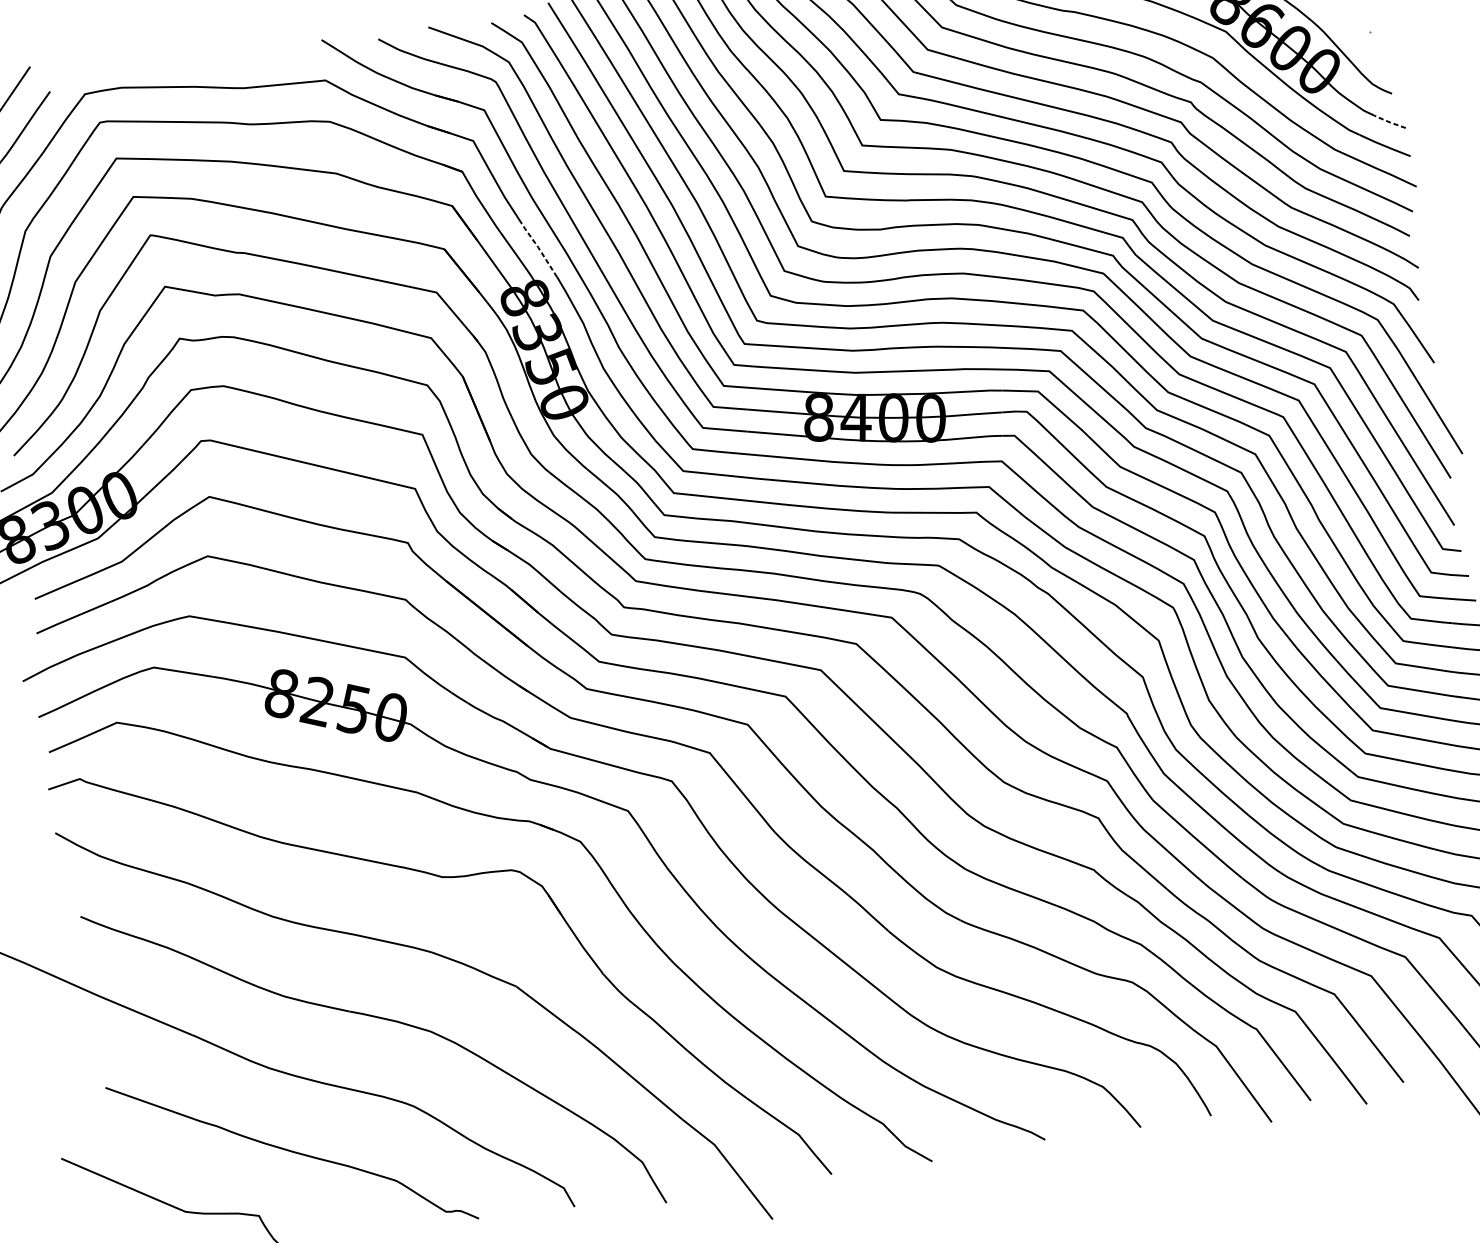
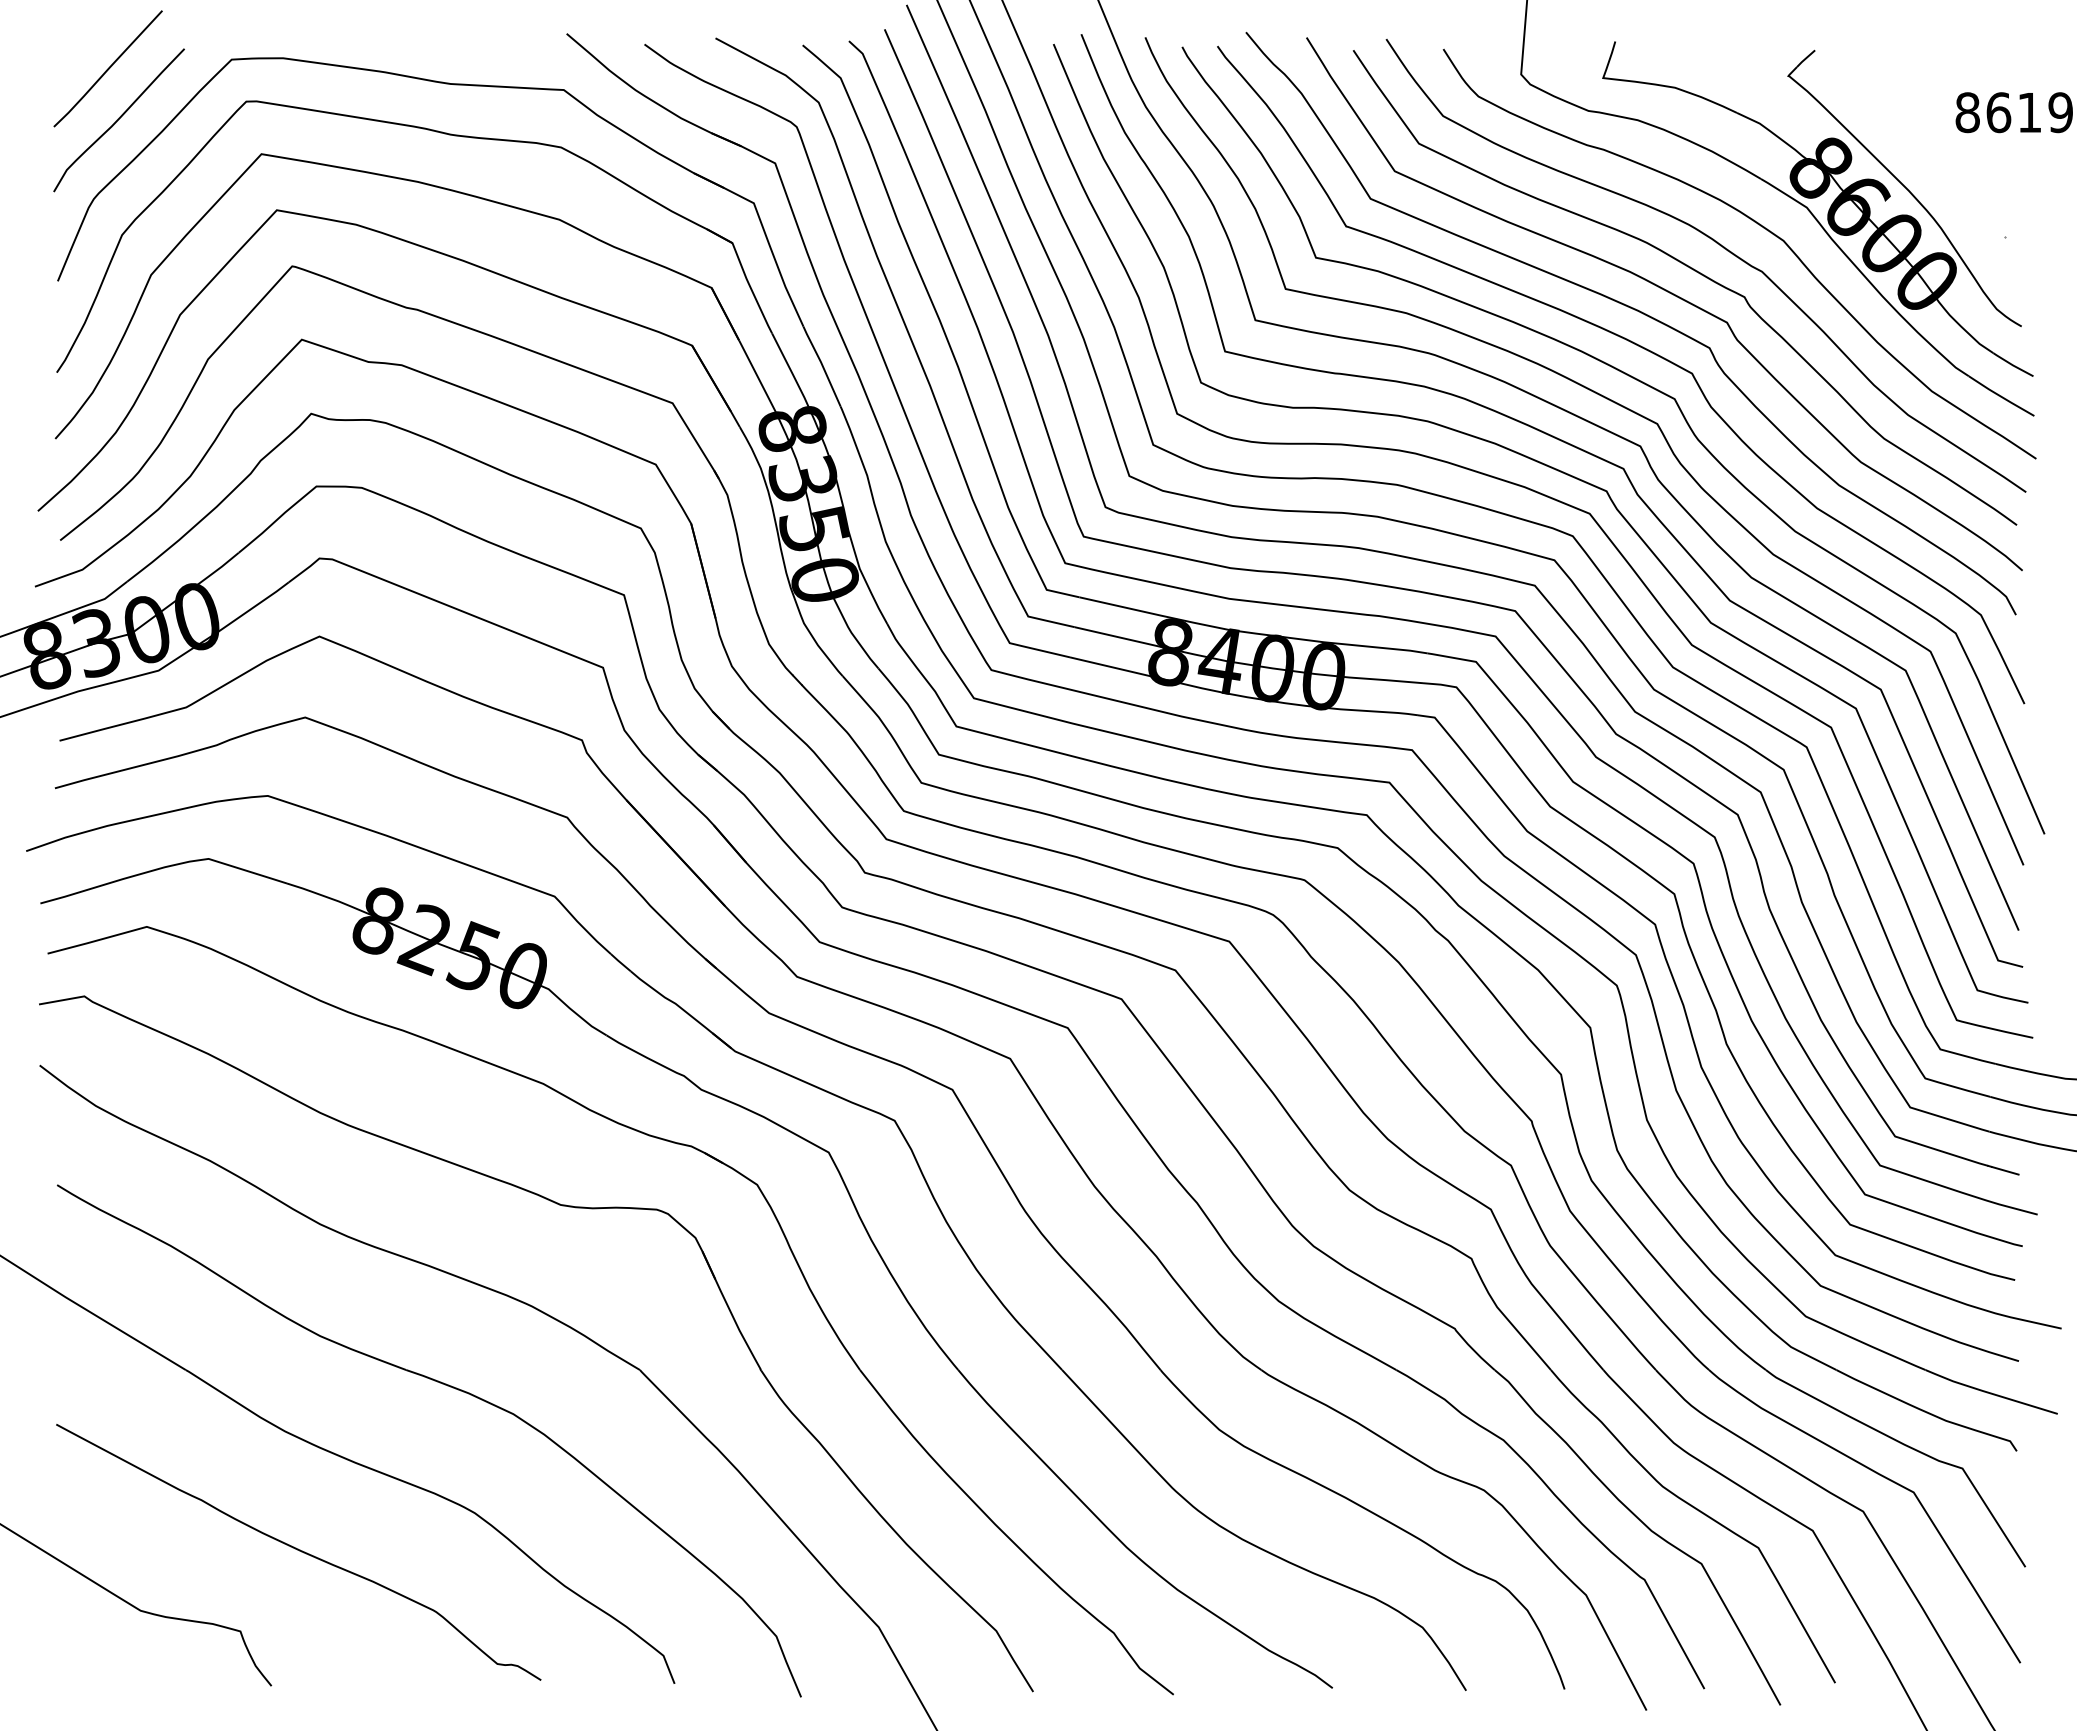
line: (1389, 121) -> (2012, 364), dashed -> solid
line: (539, 248) -> (822, 364), dashed -> solid

